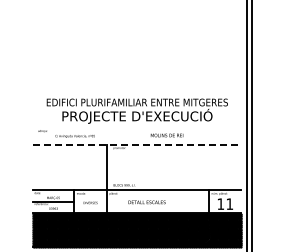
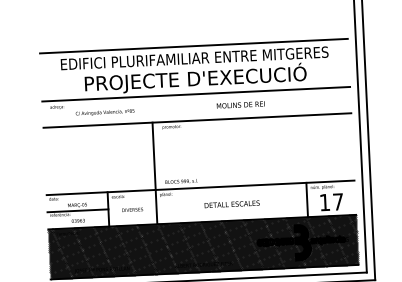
line: (136, 94) -> (192, 46), added
line: (136, 126) -> (195, 93), added
line: (137, 144) -> (197, 120), dashed -> solid
text: (146, 202) -> (231, 204), moved
text: (229, 203) -> (337, 201), 11 -> 17

